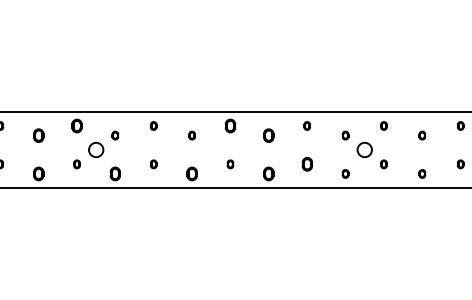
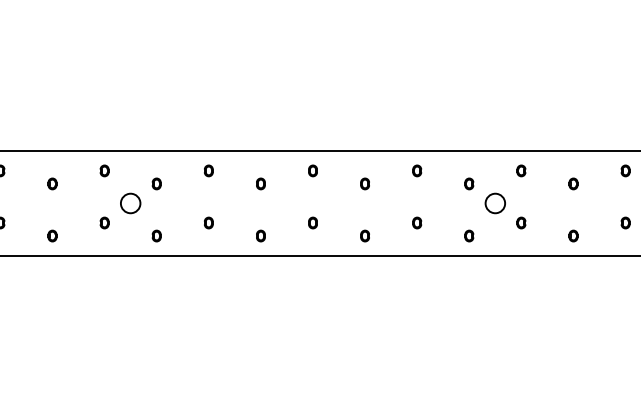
part: (76, 125) -> (103, 170), size x0.62
part: (230, 125) -> (313, 170), size x0.62
part: (38, 135) -> (52, 183), size x0.62
part: (268, 135) -> (364, 183), size x0.62
part: (306, 164) -> (416, 223), size x0.62
part: (38, 173) -> (52, 235), size x0.62
part: (115, 173) -> (156, 235), size x0.62
part: (191, 173) -> (260, 235), size x0.62
part: (268, 173) -> (364, 235), size x0.62

